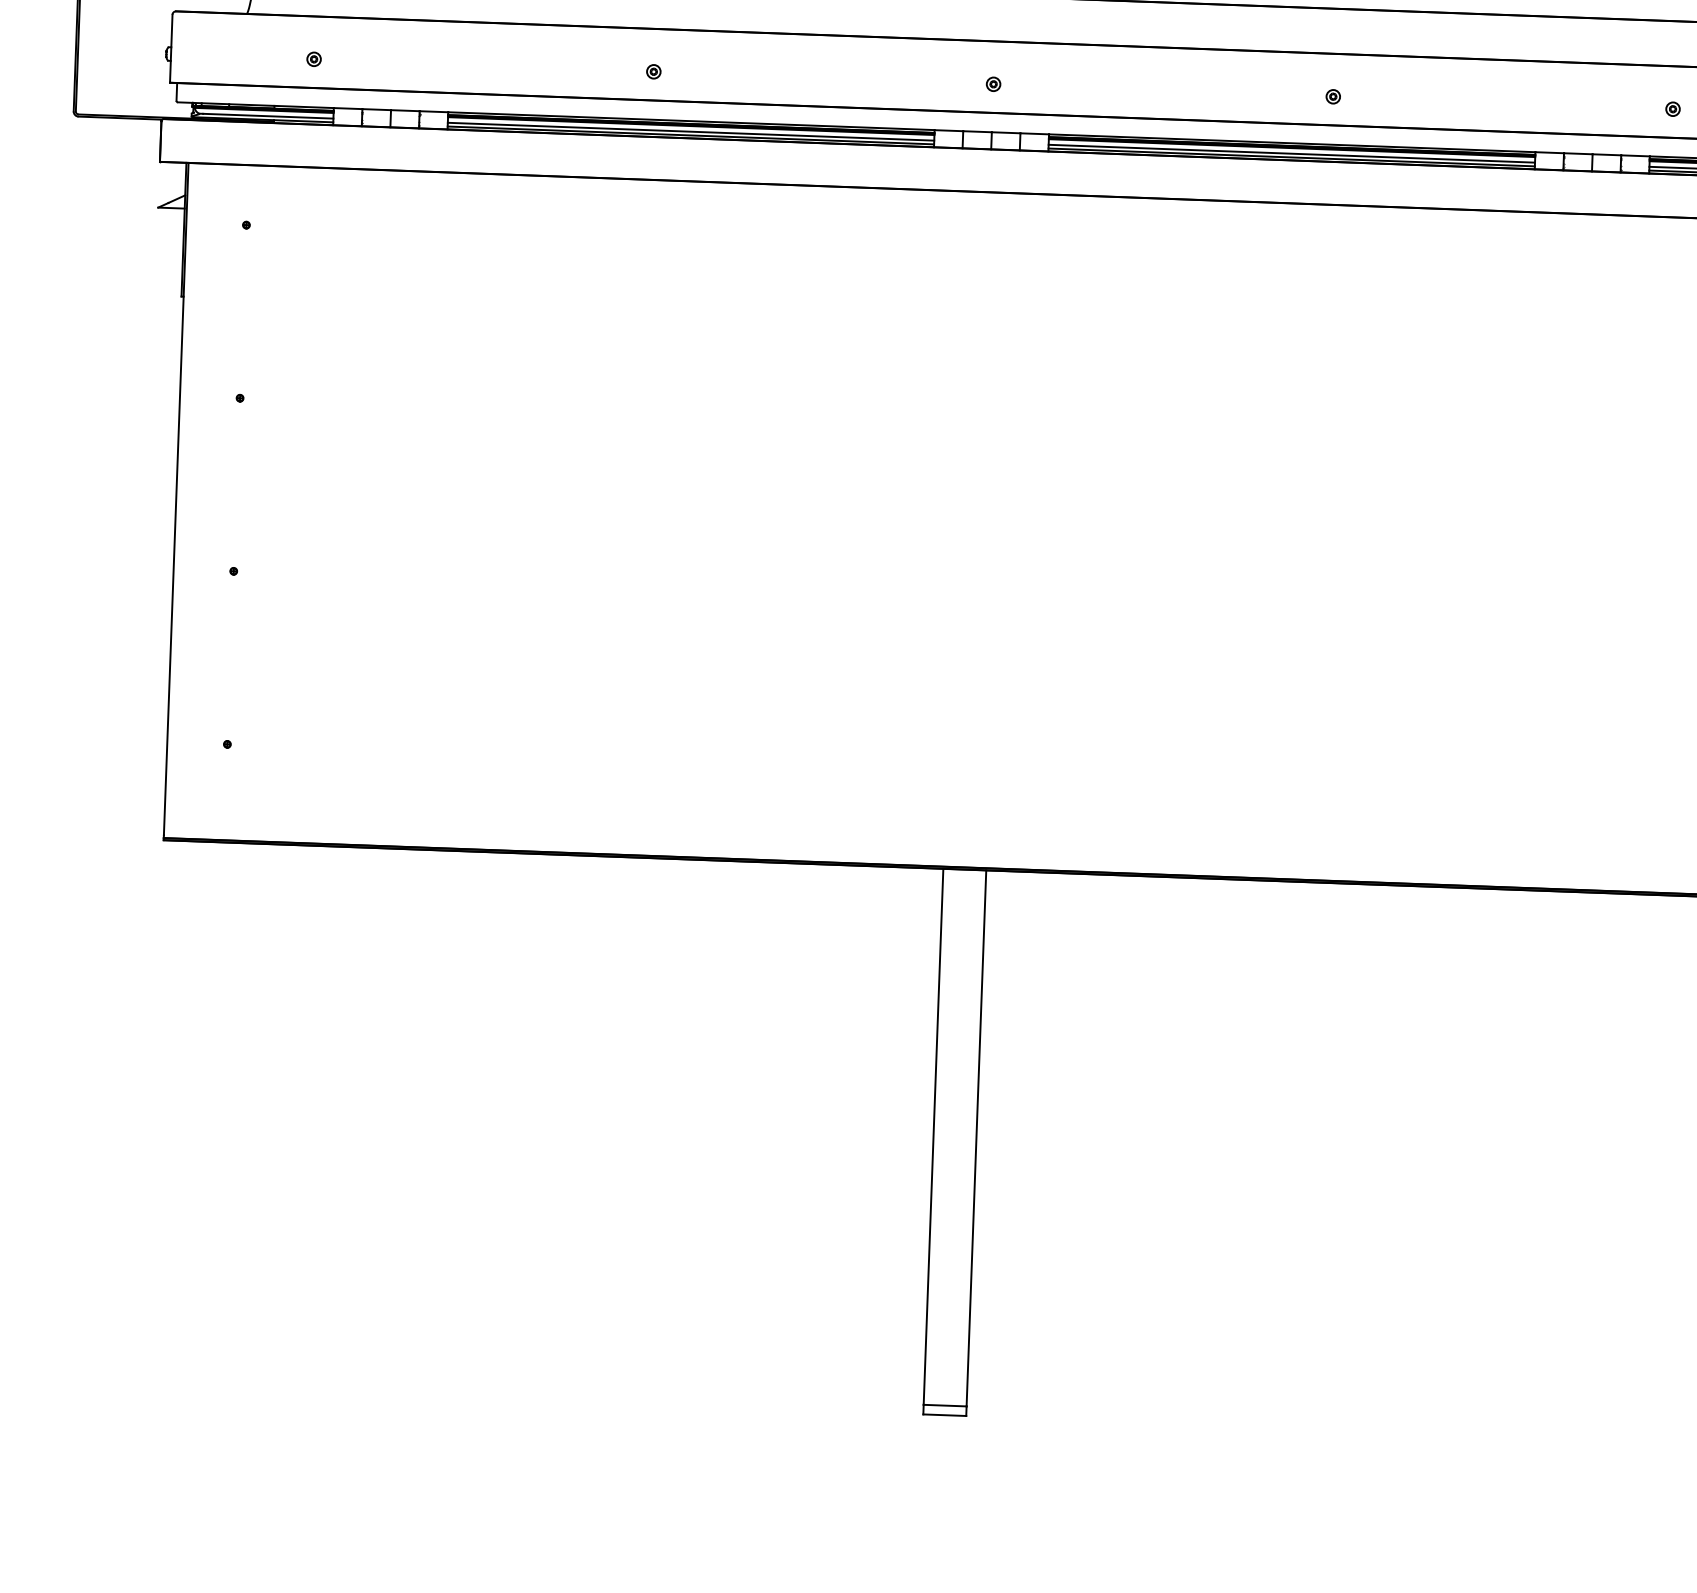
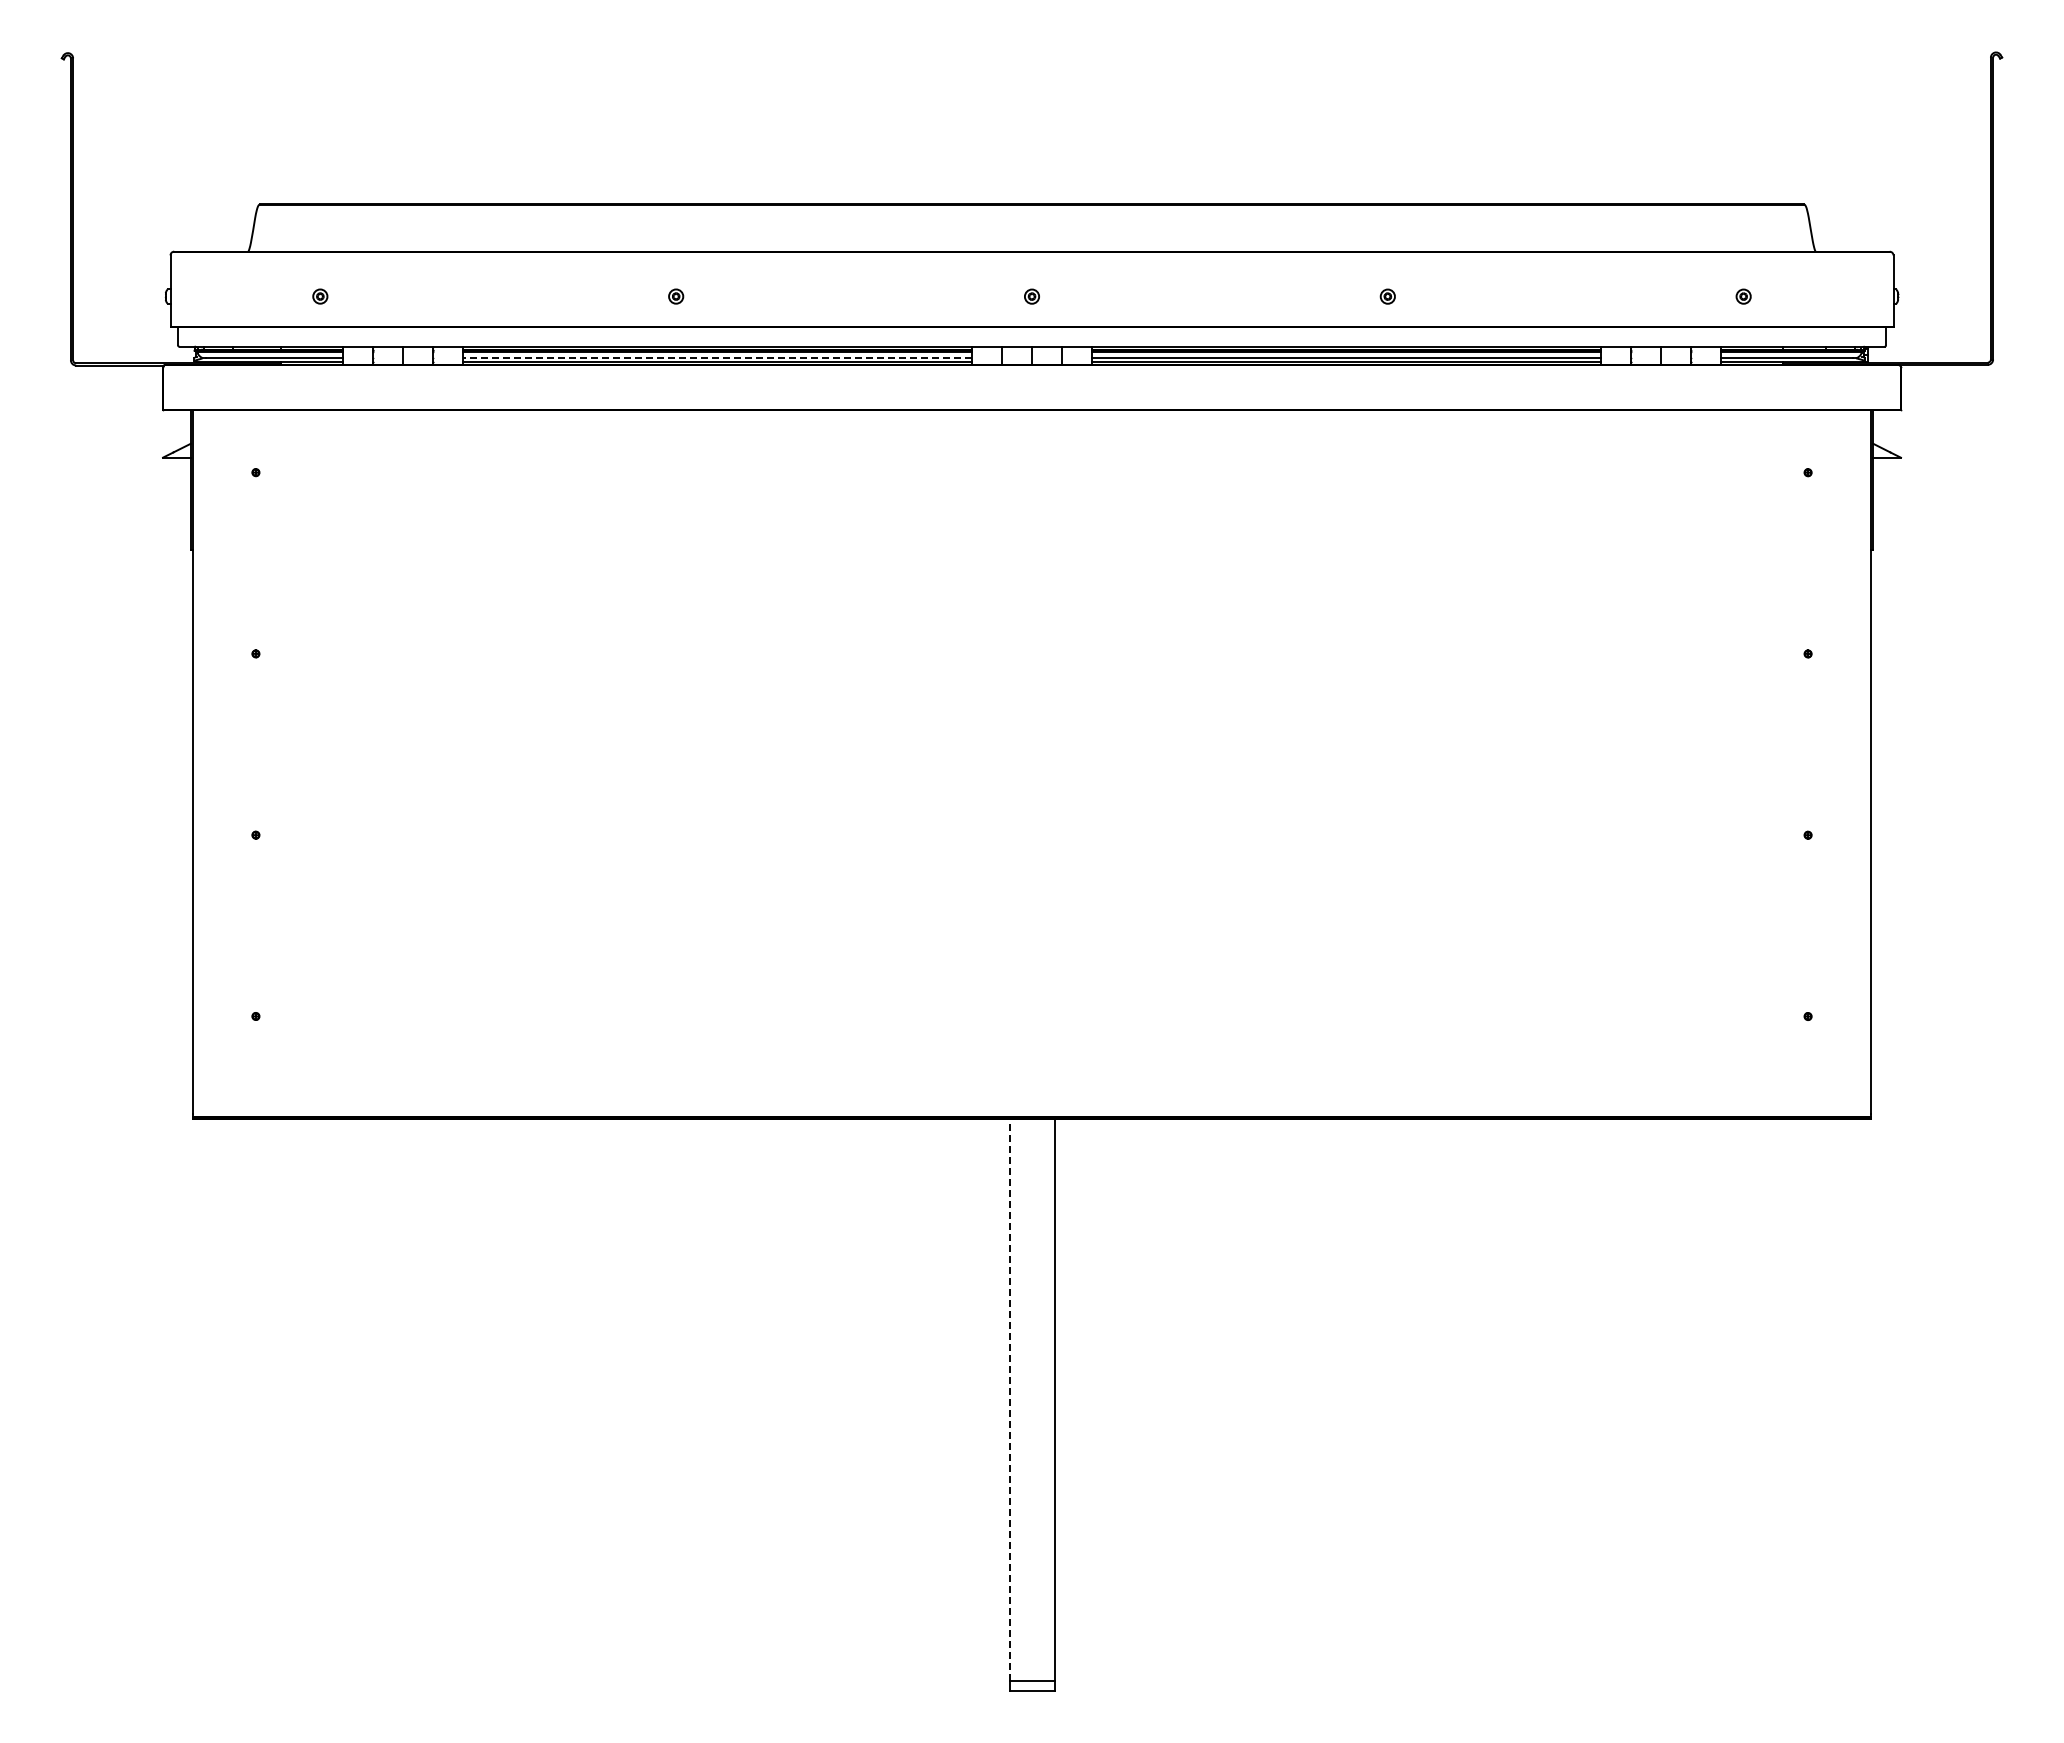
line: (691, 131) -> (717, 357), solid -> dashed
line: (933, 1136) -> (1009, 1399), solid -> dashed

